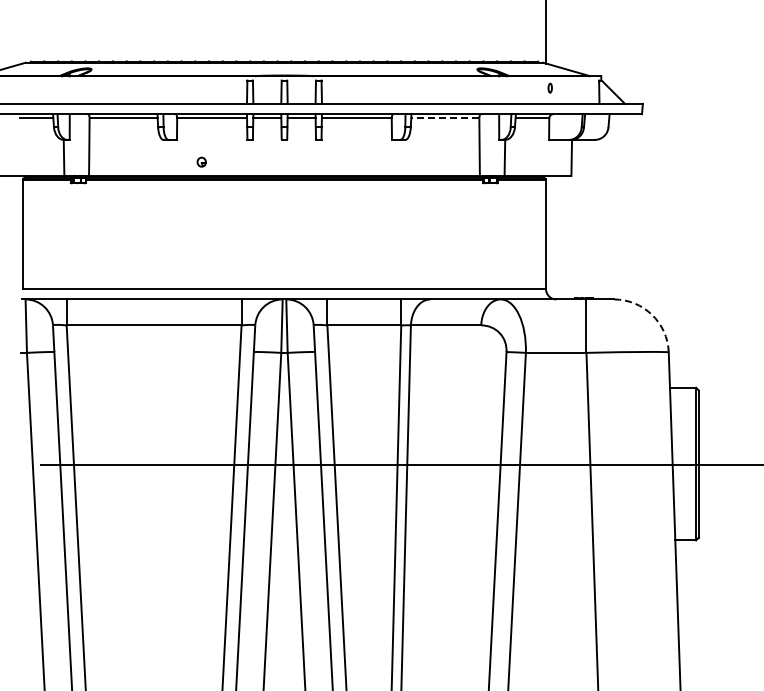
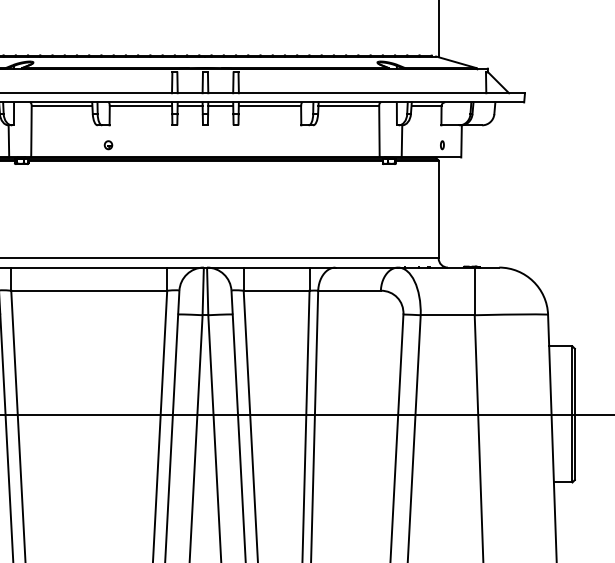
part: (549, 87) -> (441, 144), moved
line: (444, 118) -> (348, 106), dashed -> solid
part: (201, 161) -> (108, 144), moved
arc: (652, 314) -> (533, 281), dashed -> solid

